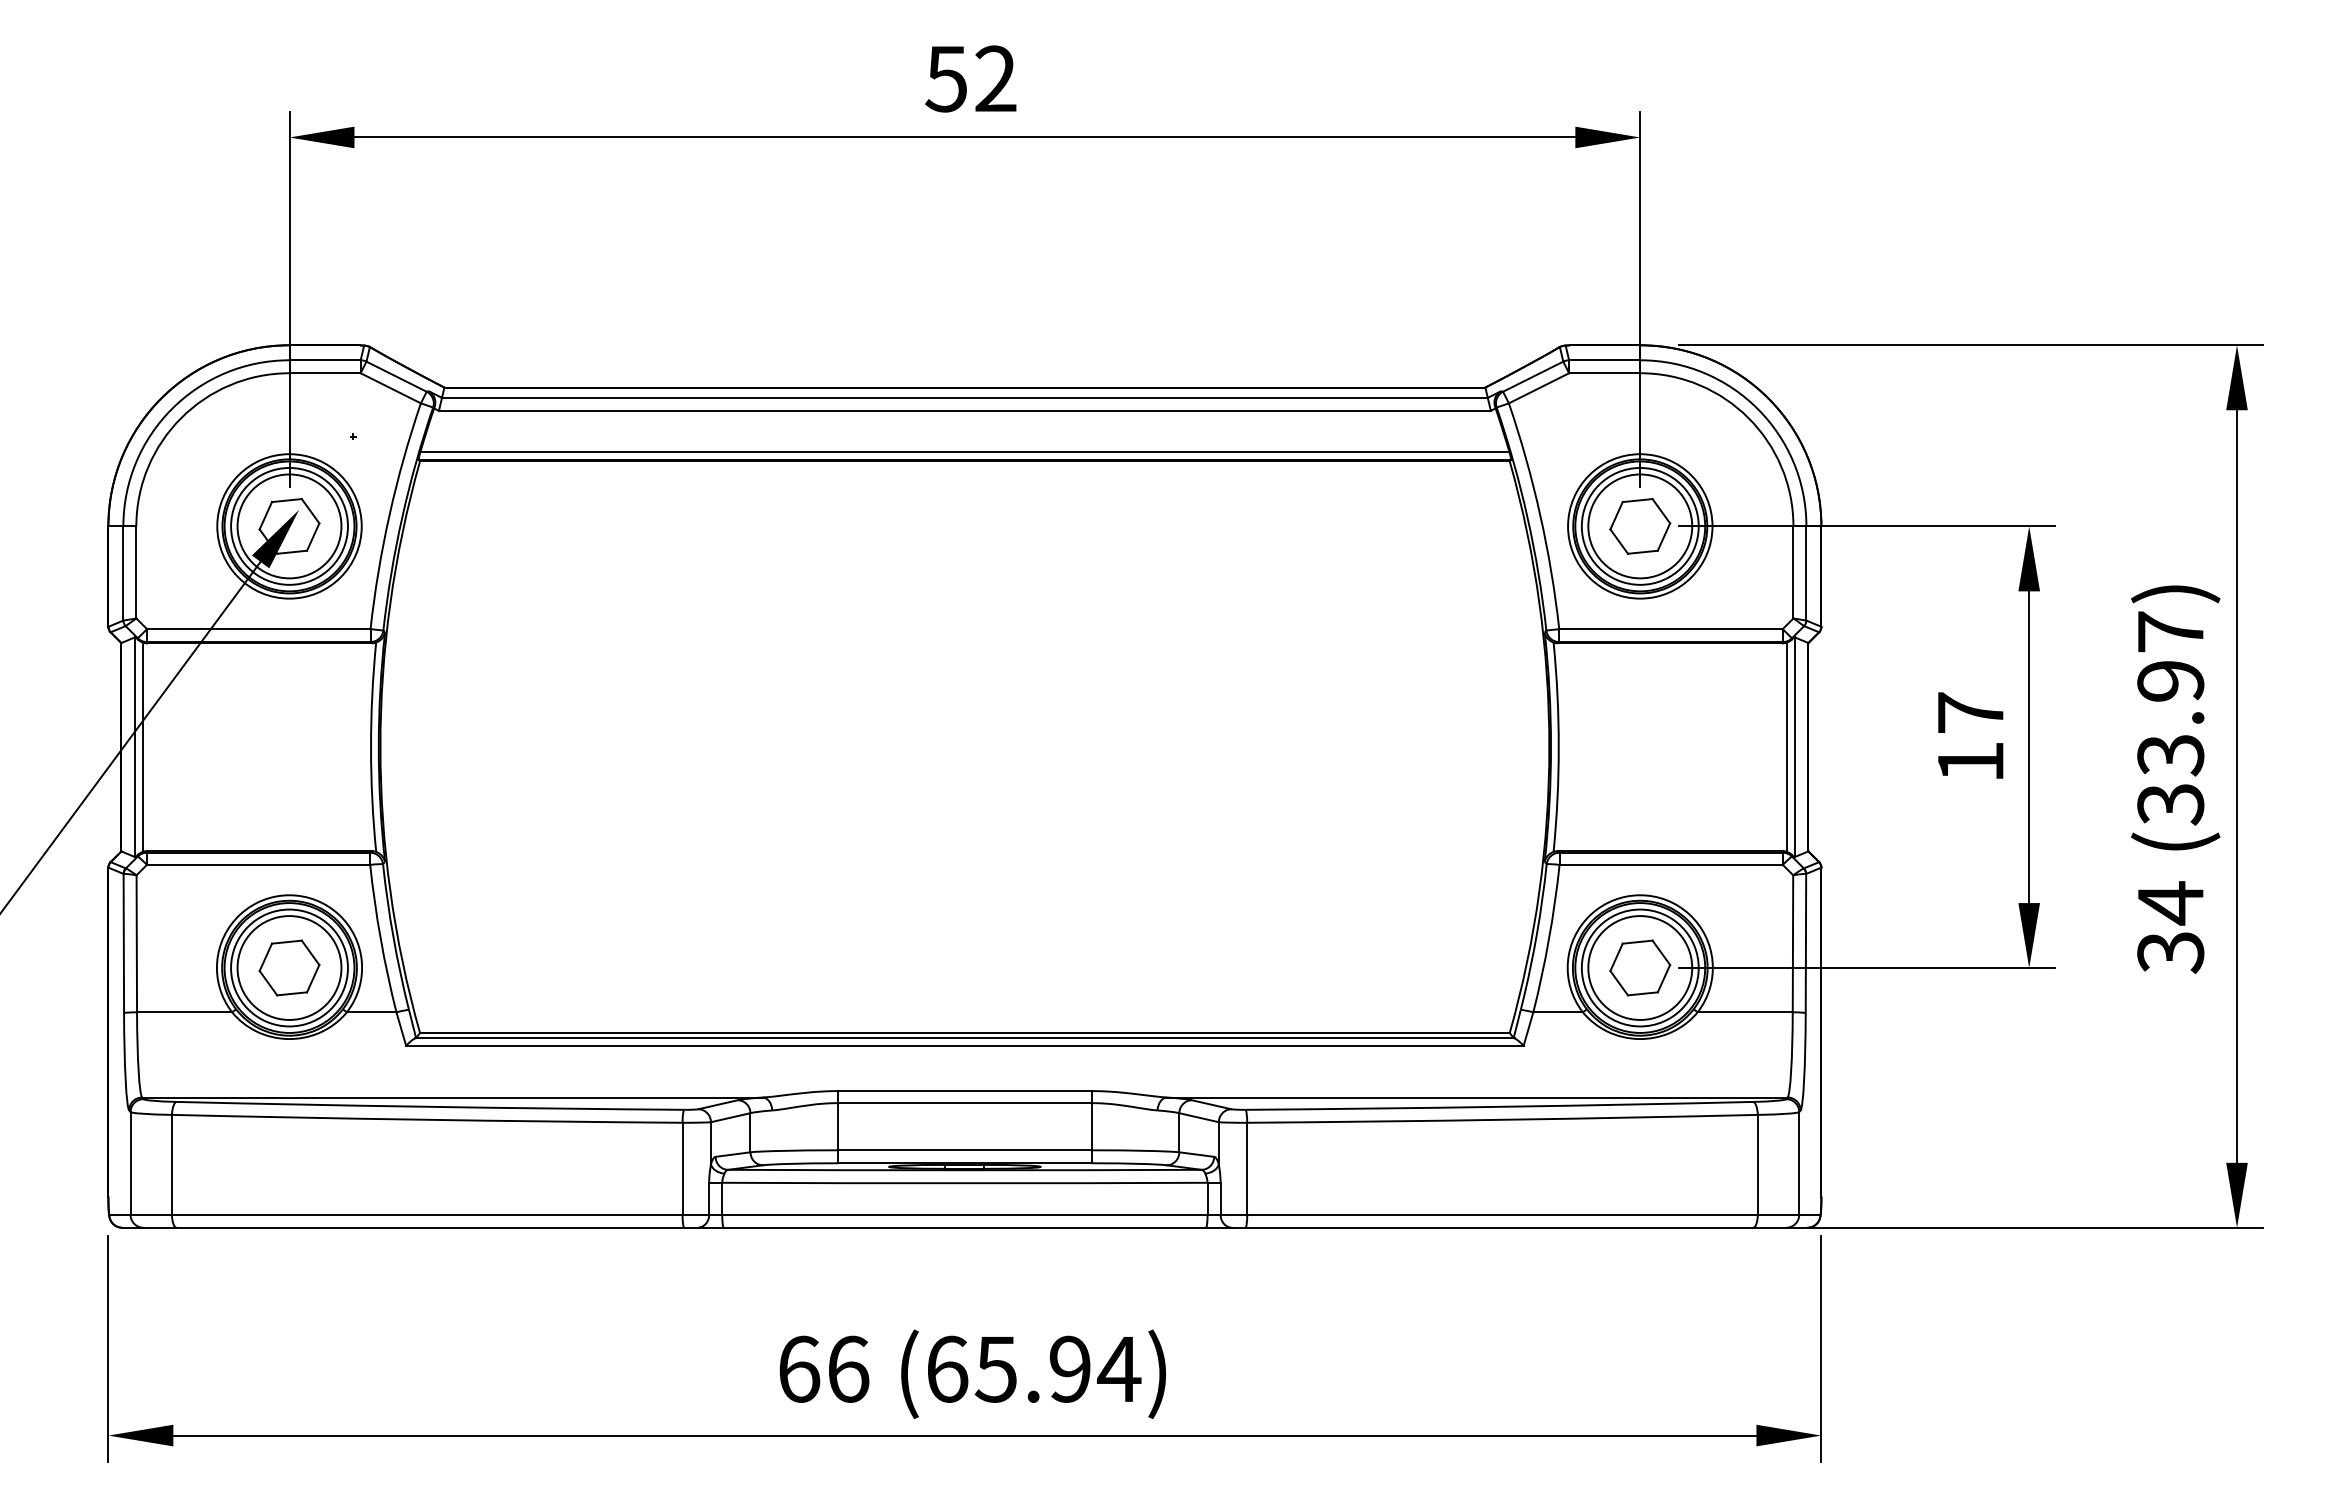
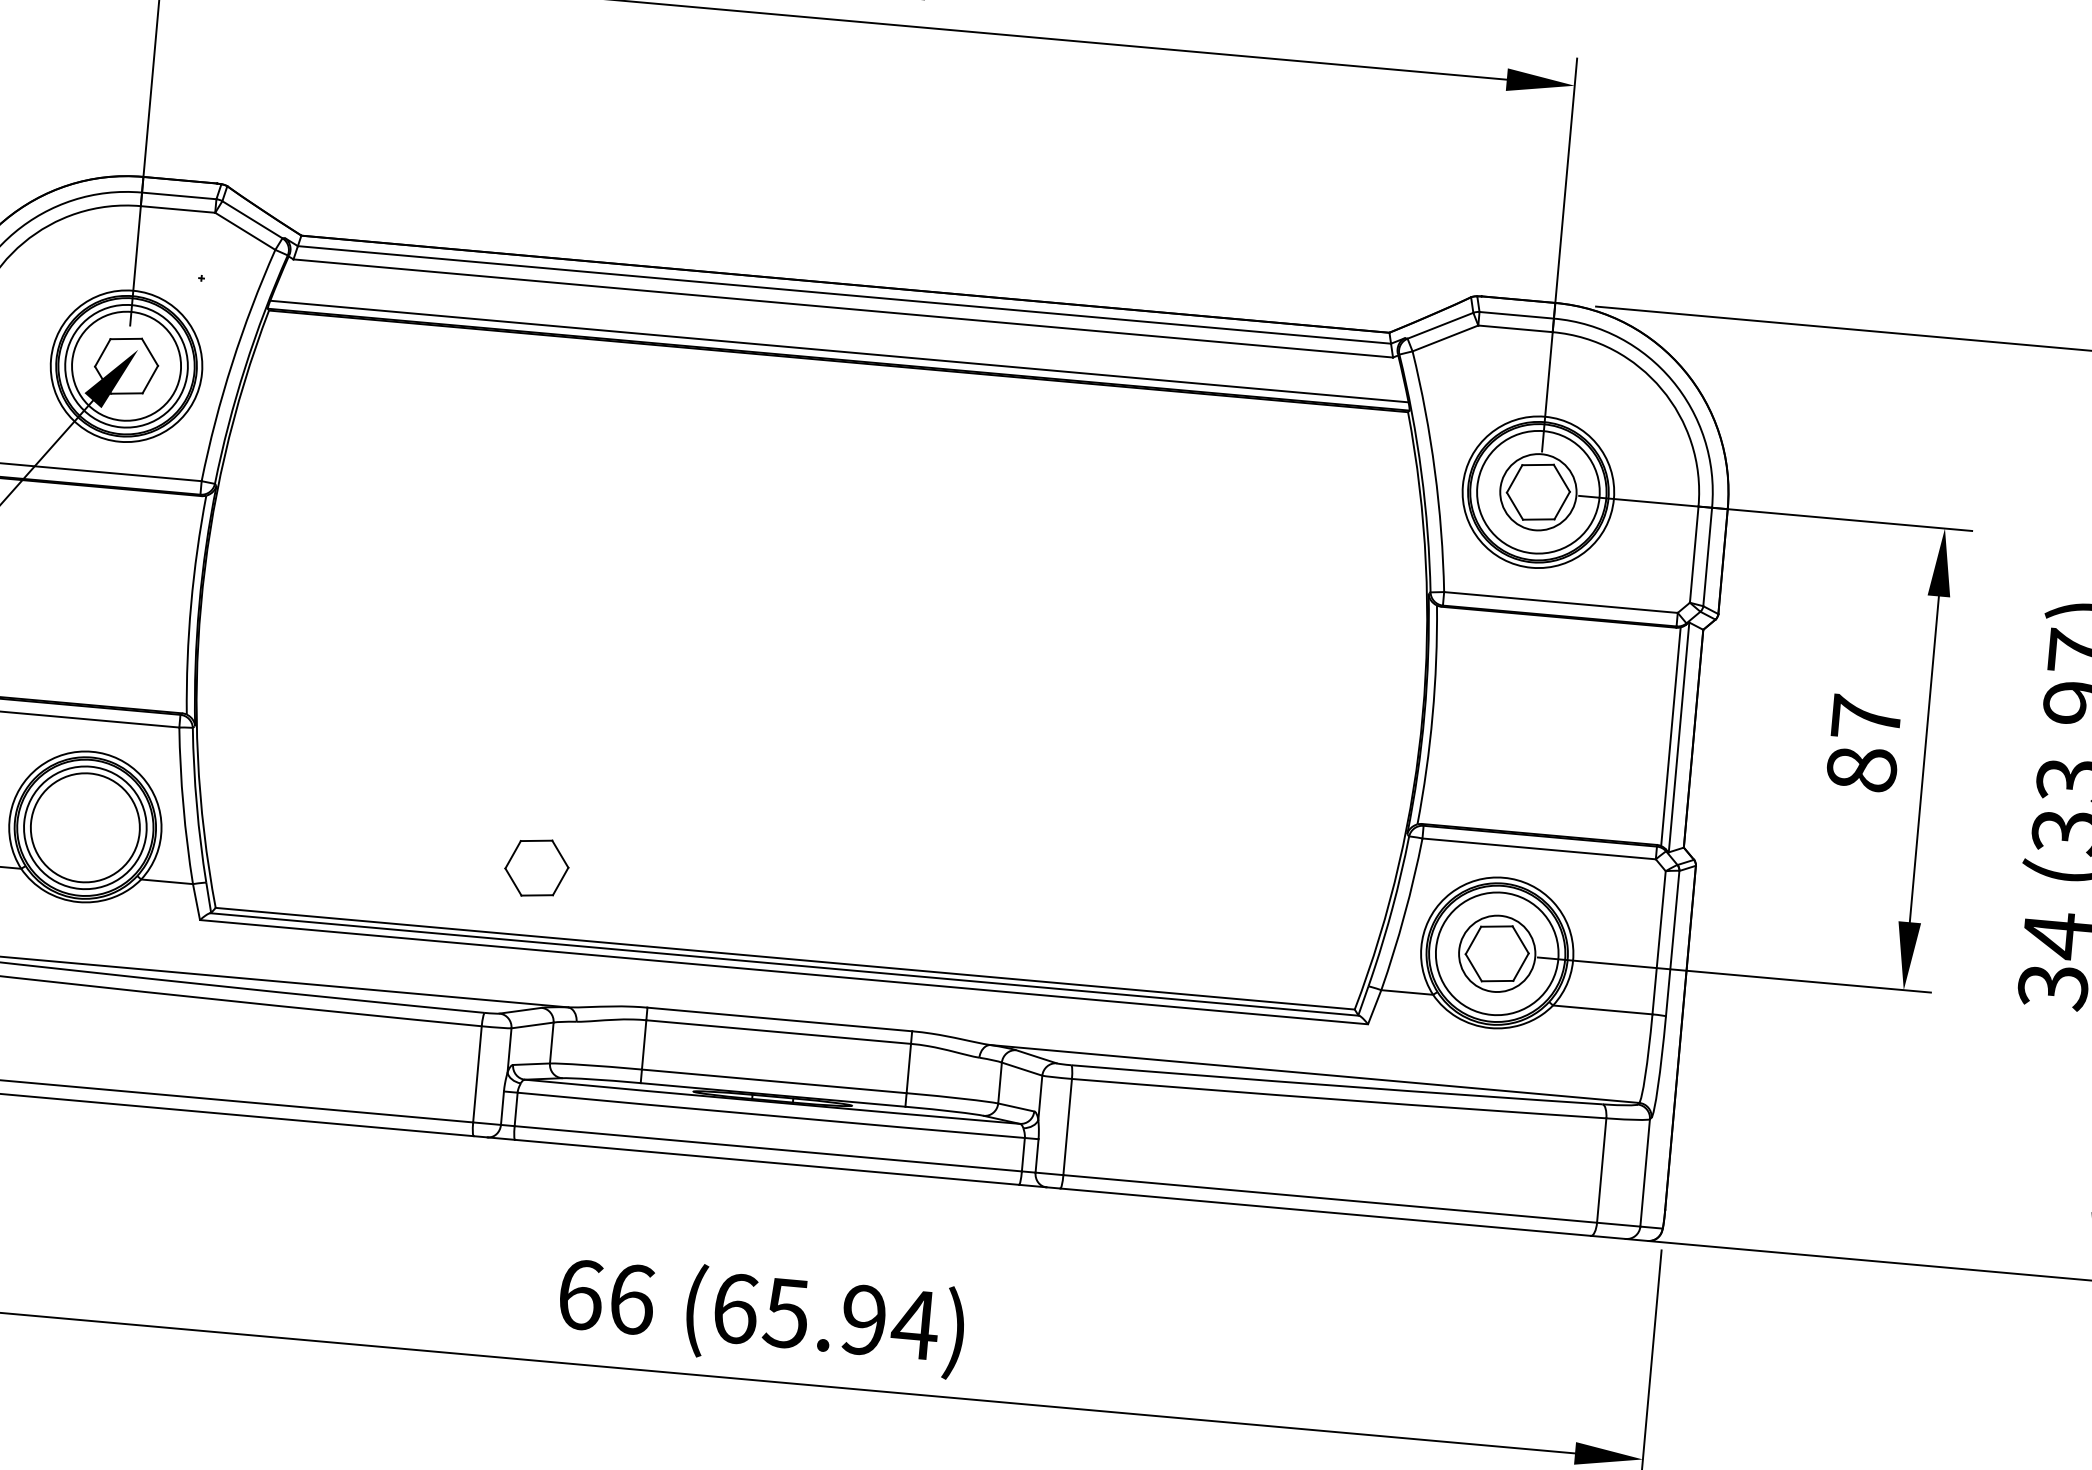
circle: (1640, 526) -> (1538, 492), size x0.7
text: (1970, 761) -> (1861, 768), 17 -> 87
part: (289, 967) -> (536, 867), moved
circle: (1640, 967) -> (1497, 953), size x0.7

